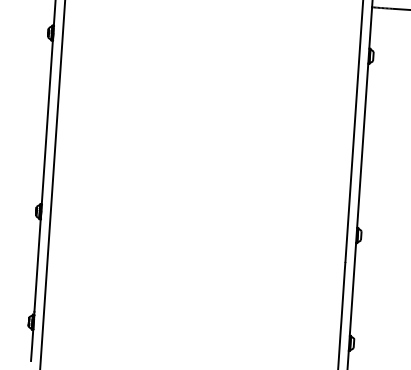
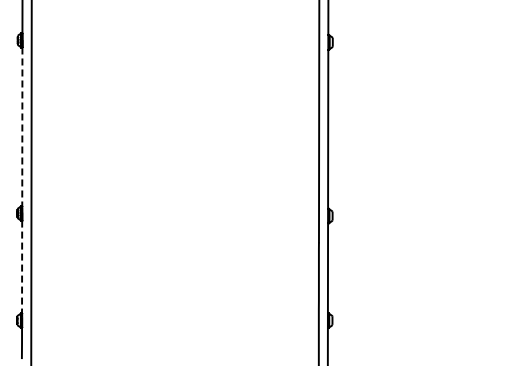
line: (47, 123) -> (22, 127), solid -> dashed
line: (37, 265) -> (22, 265), solid -> dashed

